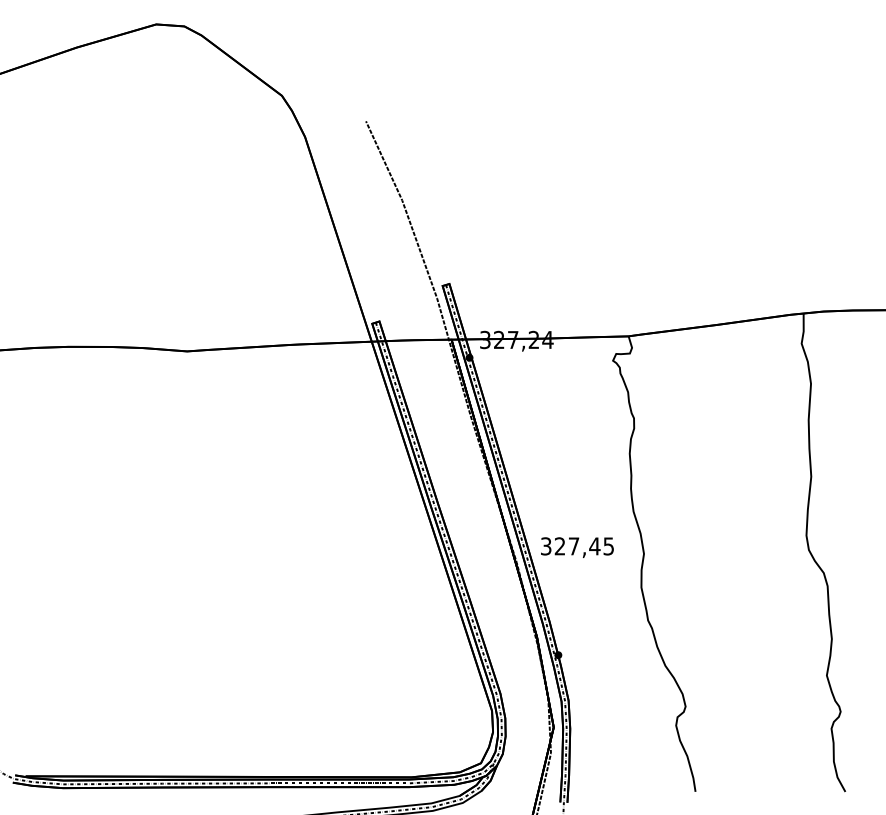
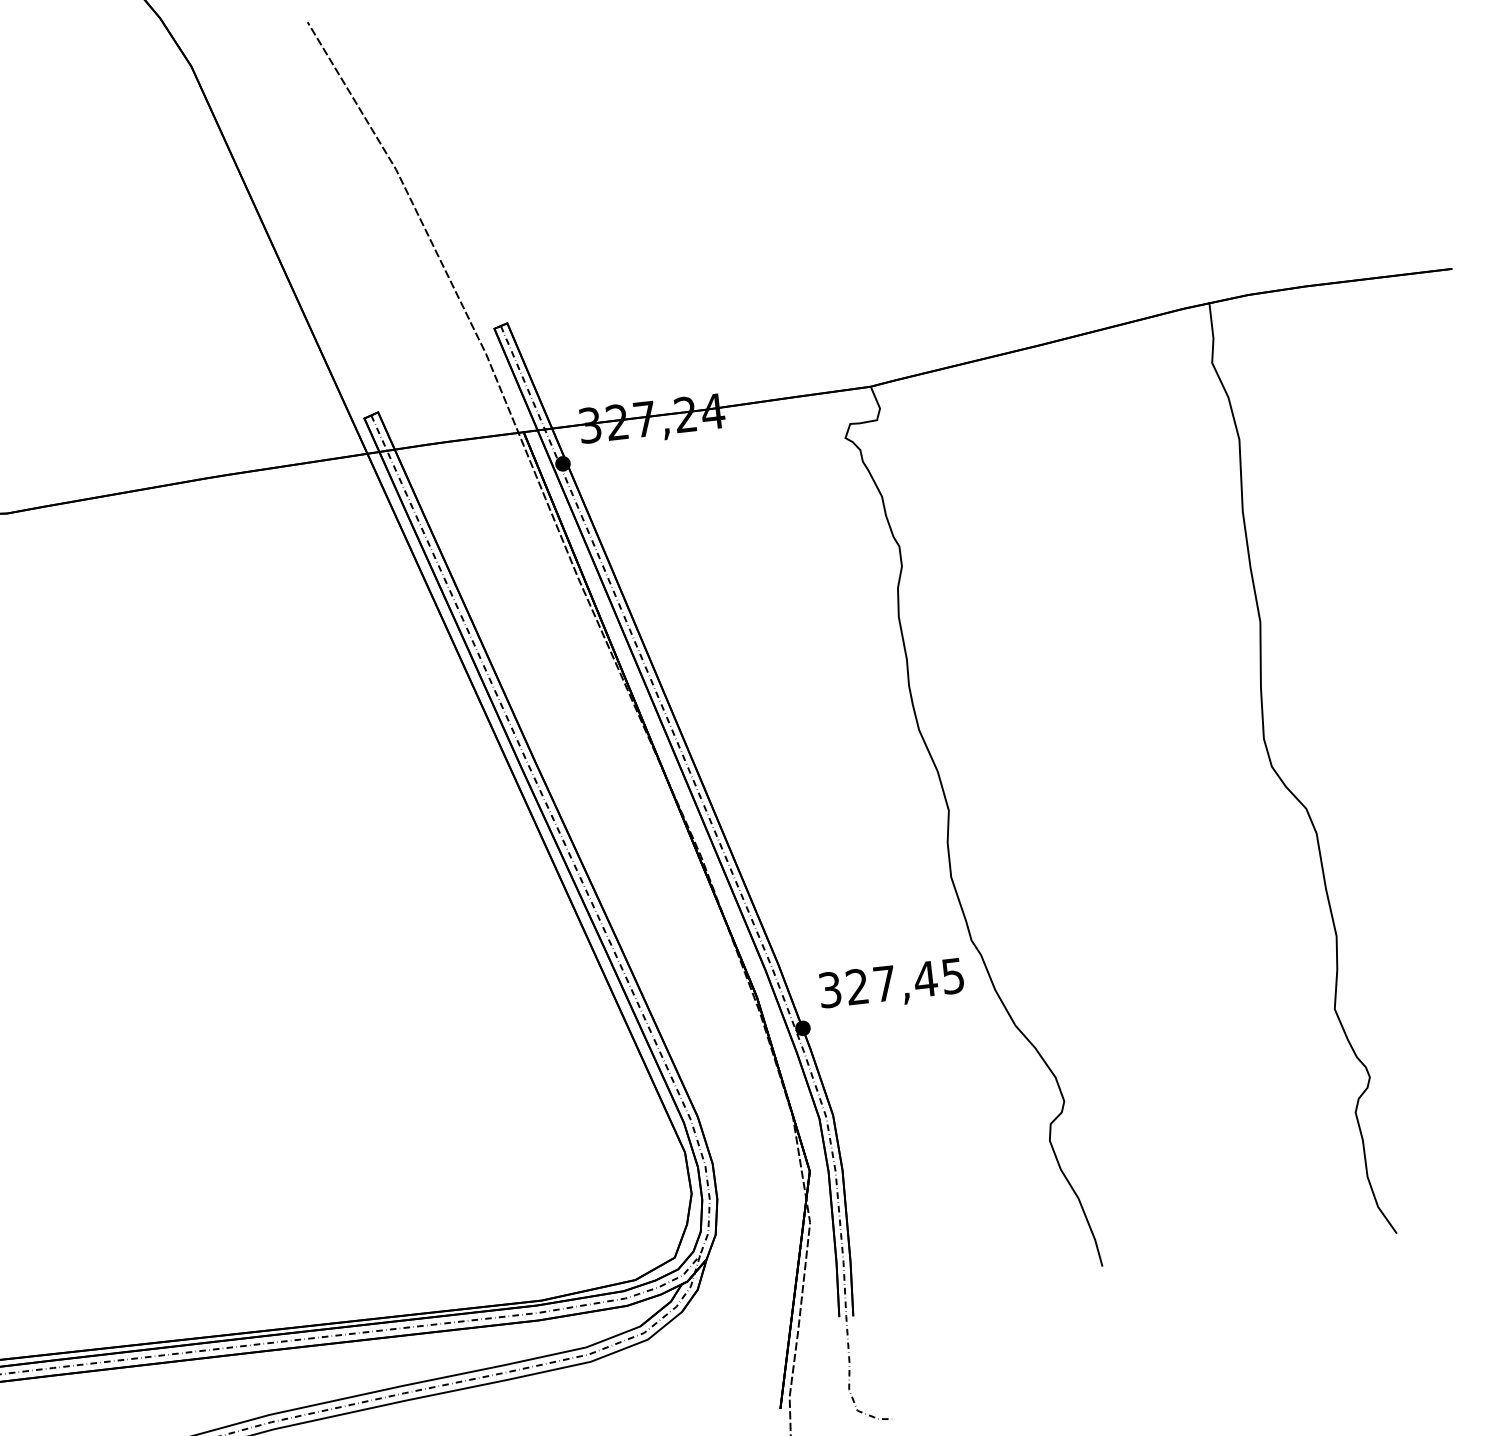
text: (577, 547) -> (891, 985), moved

